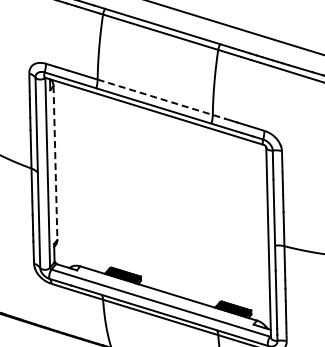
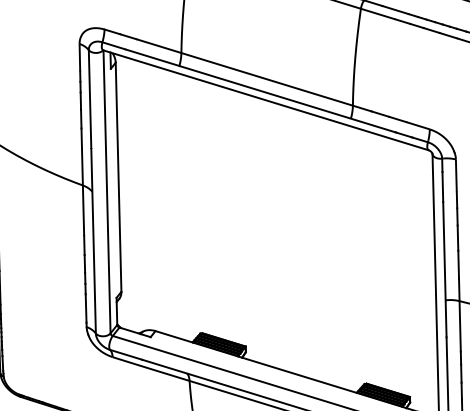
line: (161, 99) -> (276, 82), dashed -> solid
line: (55, 163) -> (118, 177), dashed -> solid

